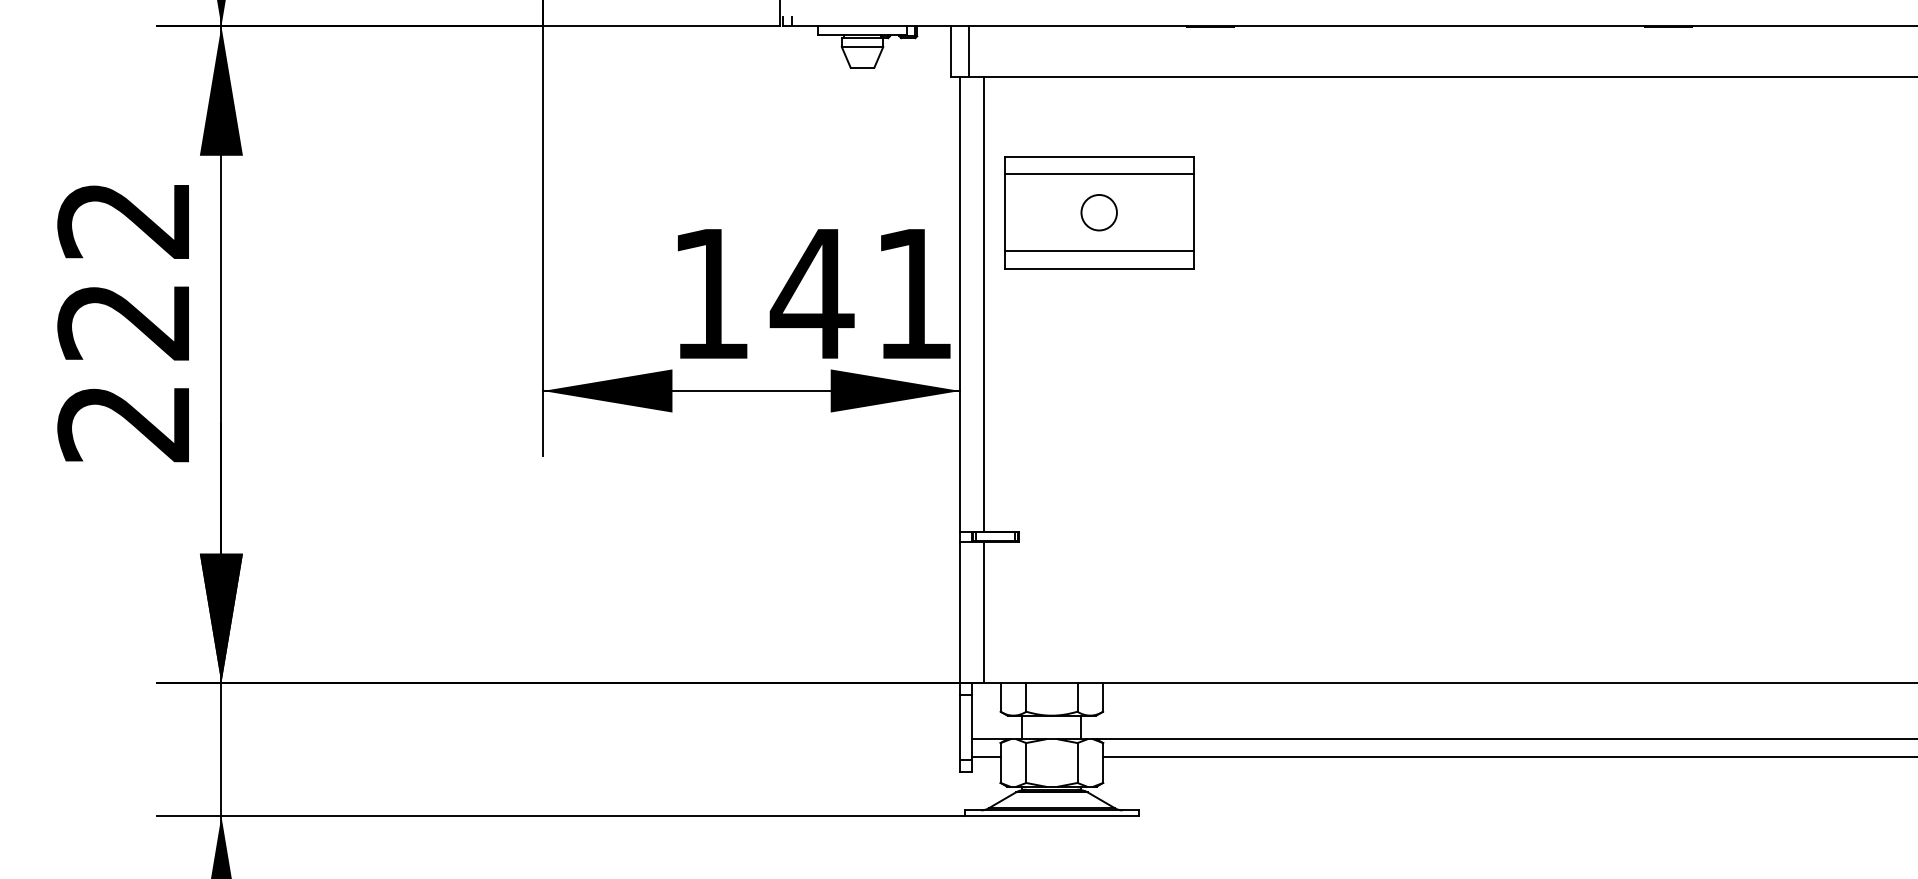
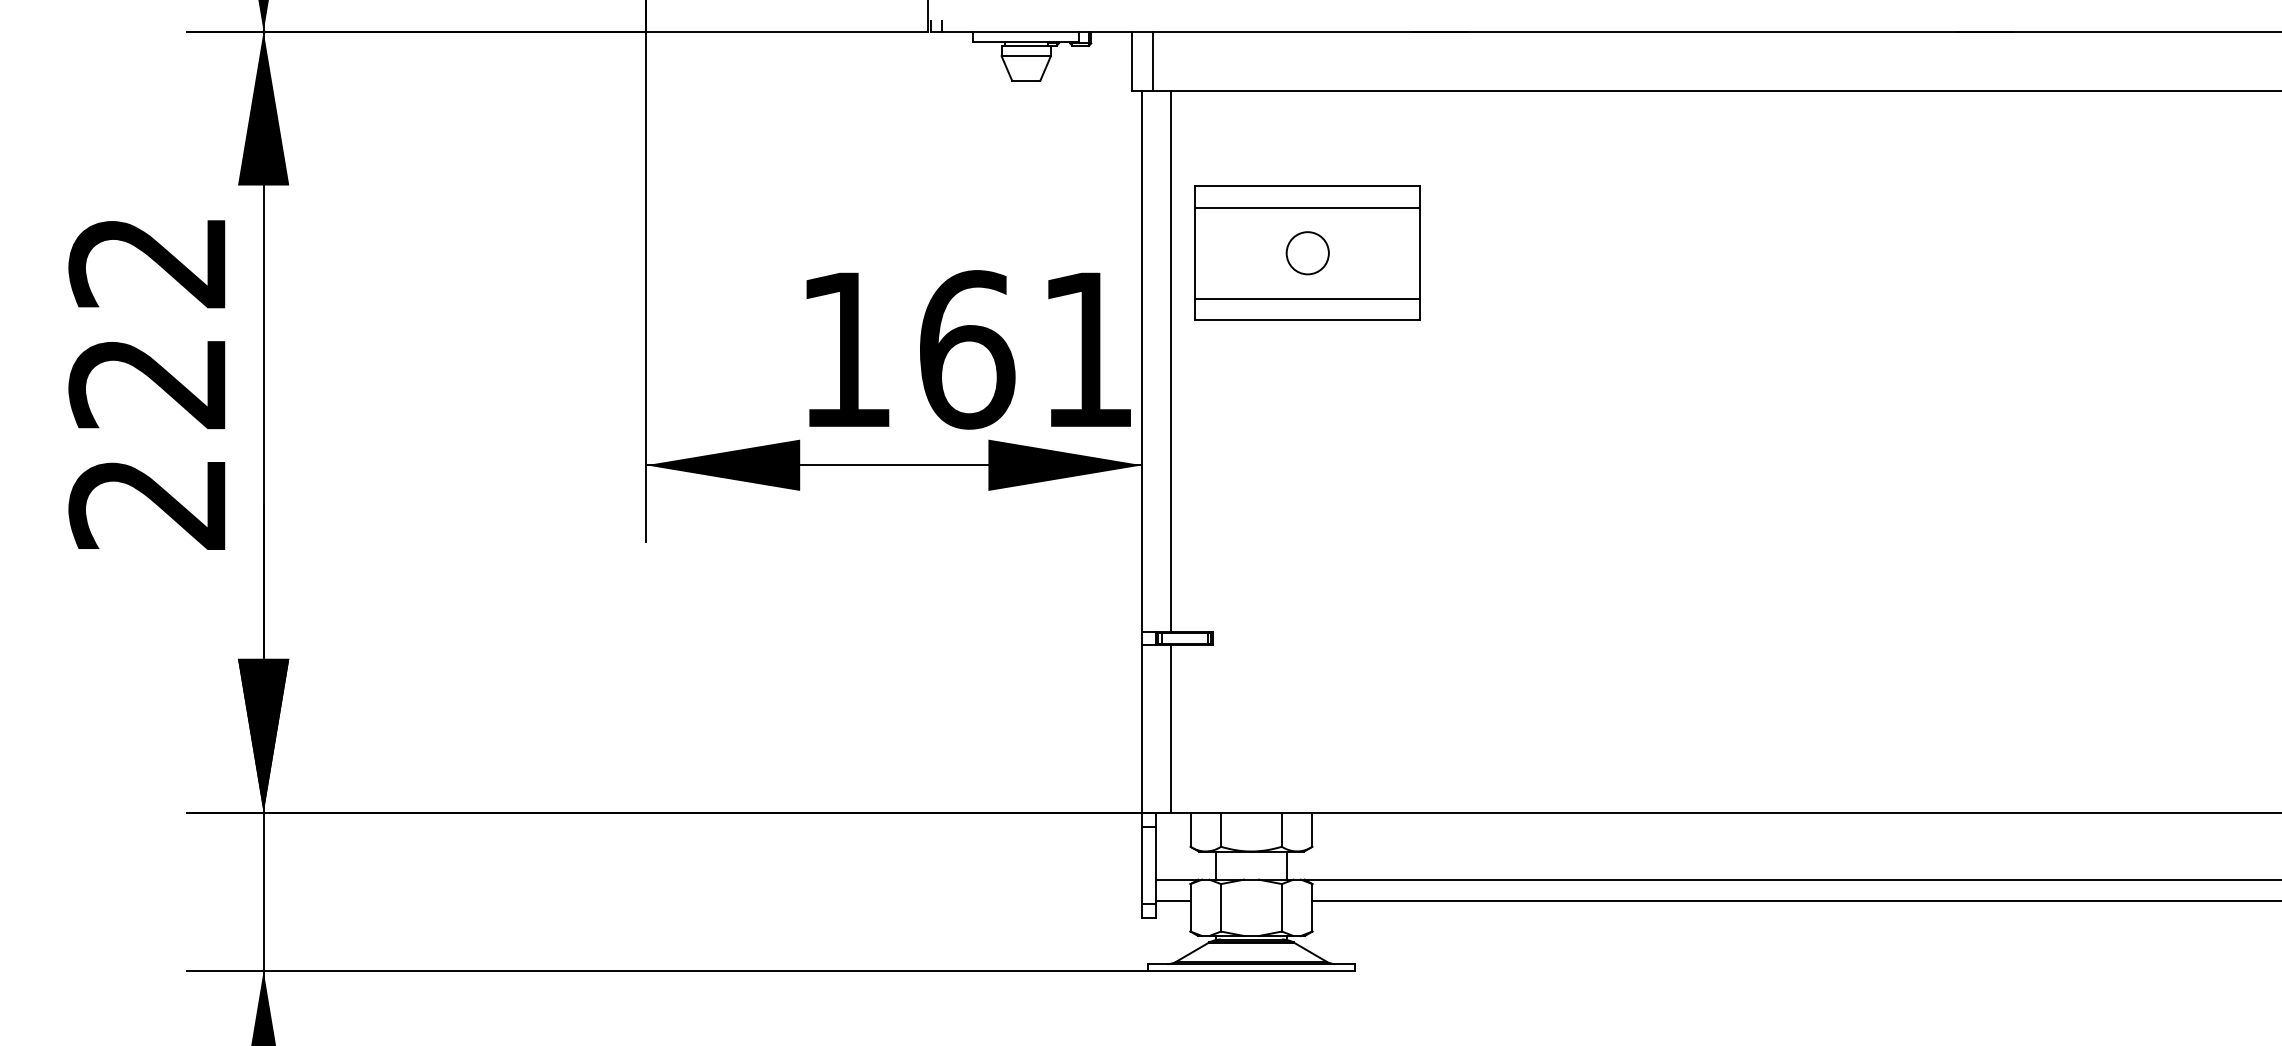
text: (812, 293) -> (966, 349), 141 -> 161

